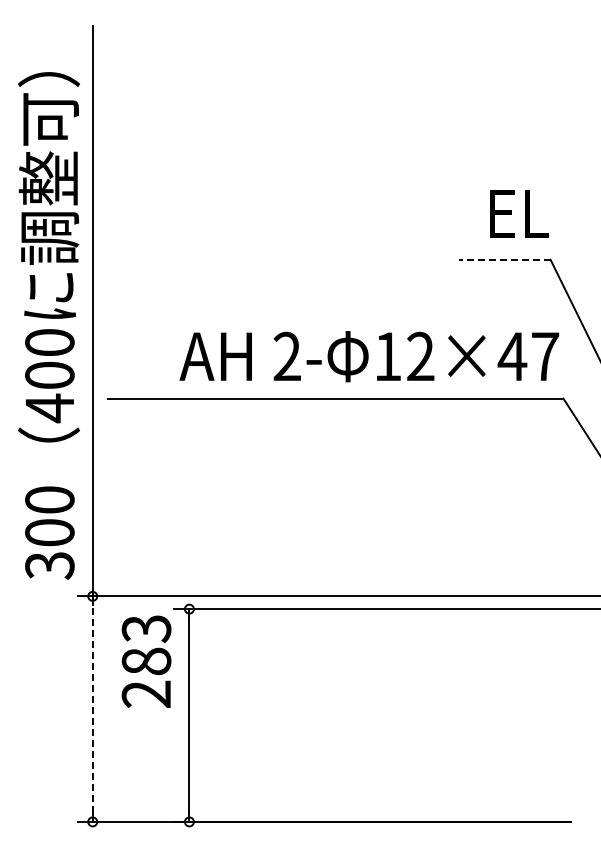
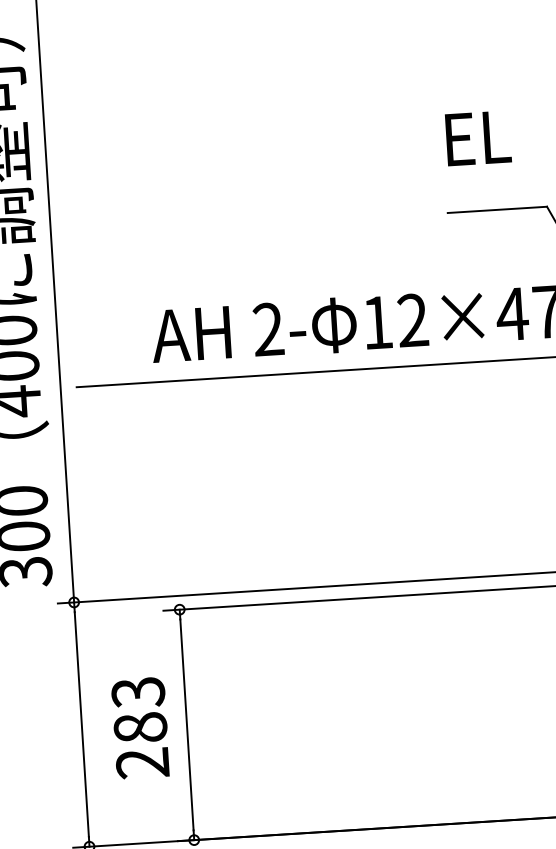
text: (519, 213) -> (478, 137), moved
line: (504, 259) -> (497, 209), dashed -> solid
text: (146, 661) -> (140, 727), moved
line: (92, 709) -> (81, 724), dashed -> solid

